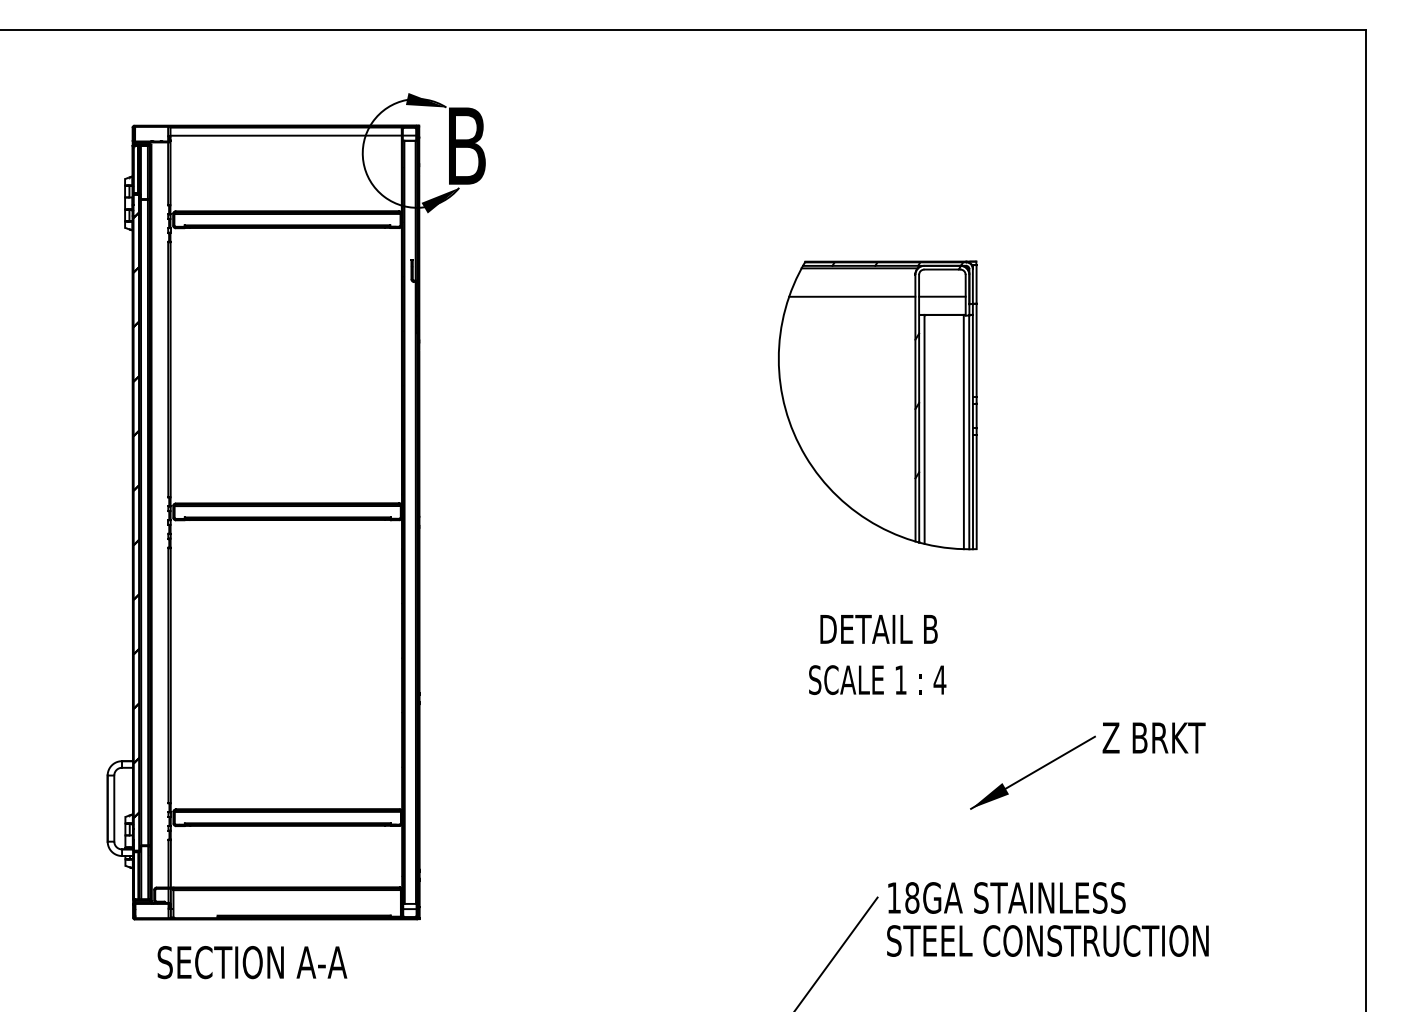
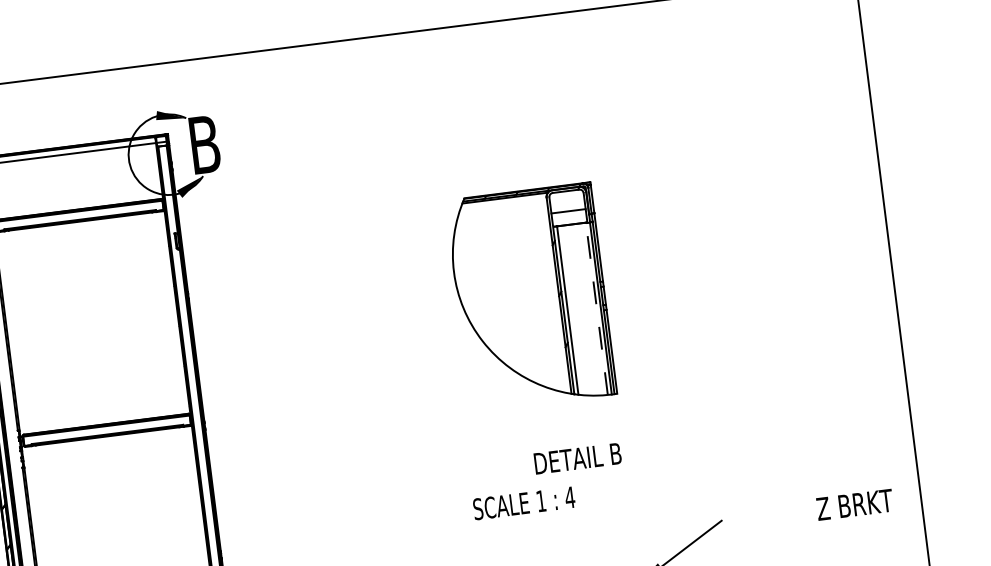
line: (852, 296) -> (502, 219), removed
line: (963, 431) -> (596, 308), solid -> dashed
text: (878, 629) -> (577, 458), moved
text: (877, 679) -> (524, 502), moved
text: (1153, 737) -> (854, 504), moved

